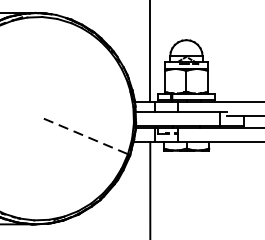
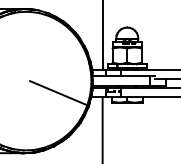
line: (87, 136) -> (59, 93), dashed -> solid

